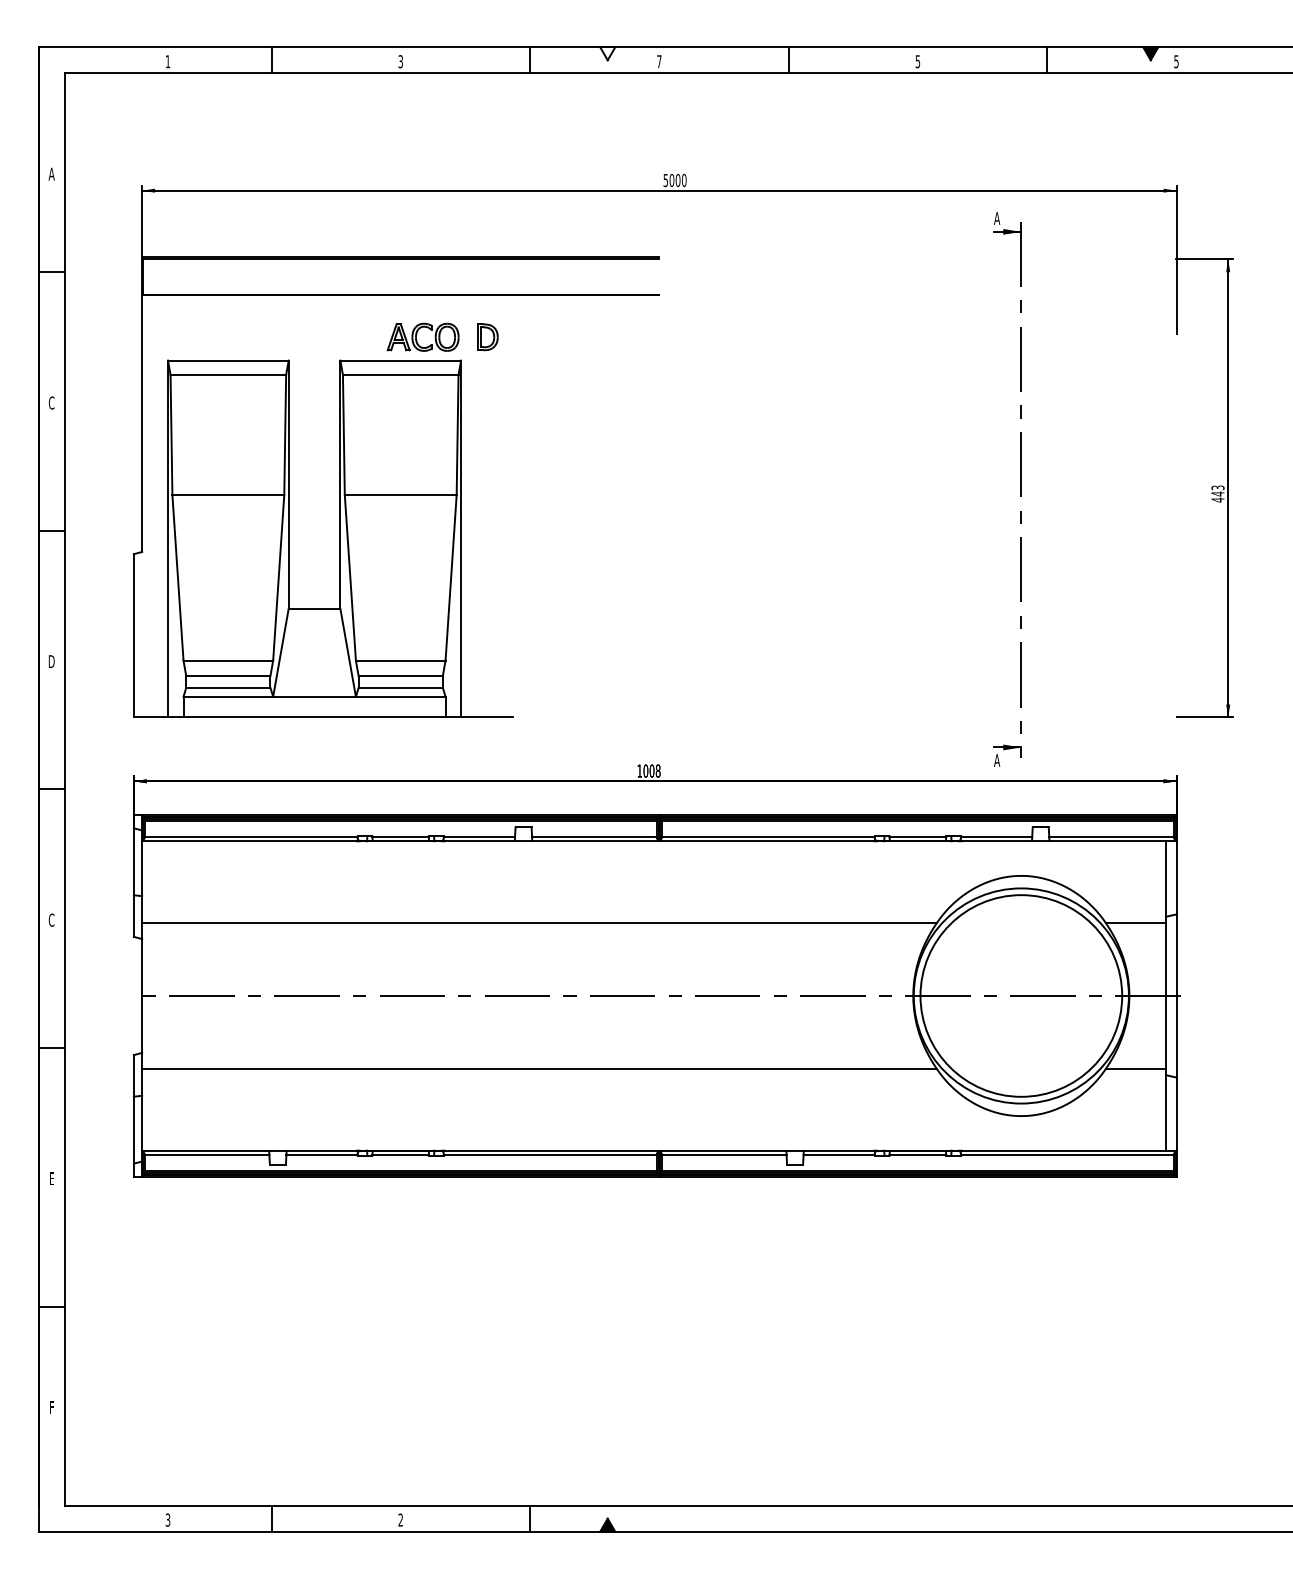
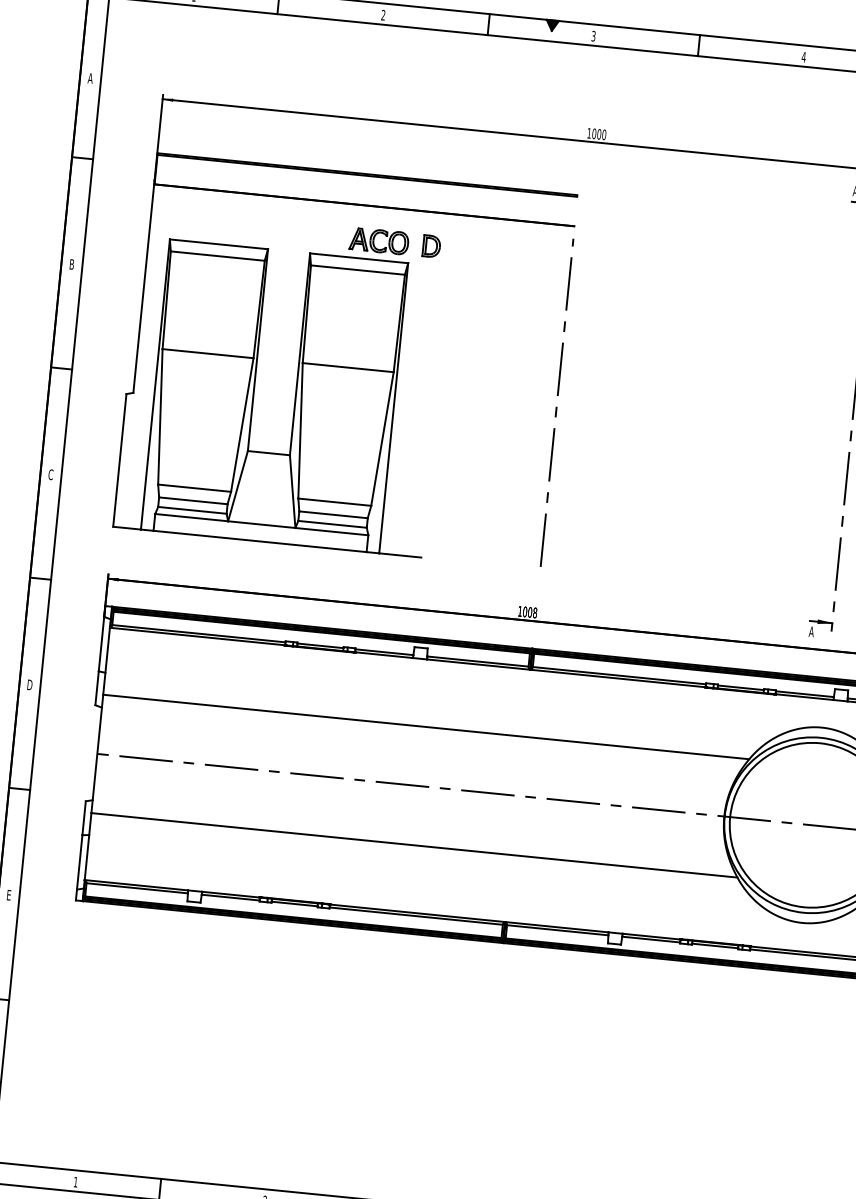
fill: (607, 53) -> (552, 25), added
text: (659, 61) -> (593, 36), 7 -> 3
text: (917, 61) -> (803, 57), 5 -> 4
text: (400, 62) -> (383, 15), 3 -> 2
text: (665, 180) -> (589, 133), 5000 -> 1000
text: (51, 402) -> (71, 264), C -> B
line: (658, 517) -> (555, 406), added
text: (51, 661) -> (50, 474), D -> C
text: (51, 919) -> (29, 684), C -> D
text: (167, 1519) -> (75, 1181), 3 -> 1

